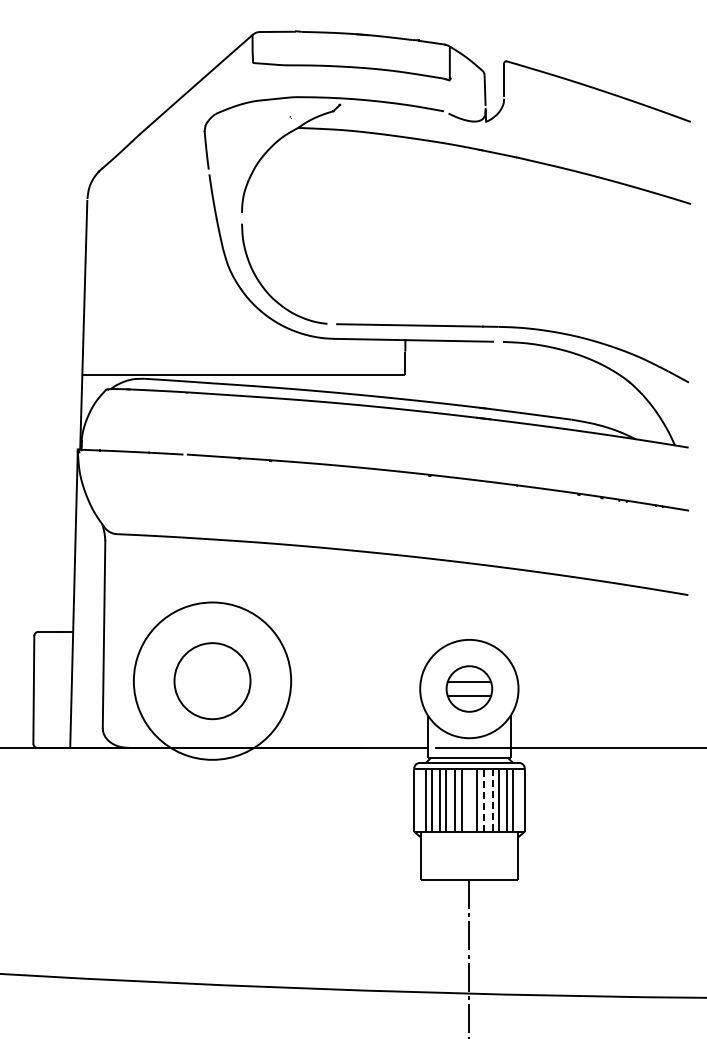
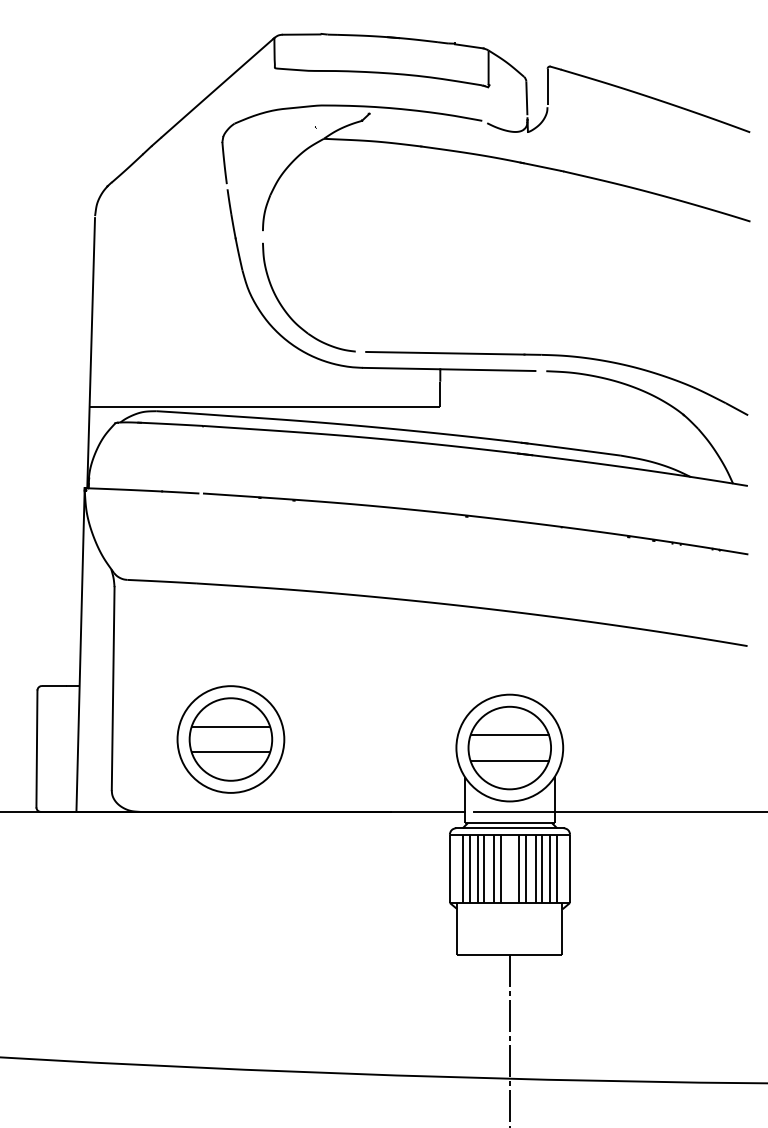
line: (212, 669) -> (230, 726), added
circle: (212, 681) -> (230, 739), size x0.62
part: (469, 688) -> (509, 747), size x1.67
line: (212, 692) -> (230, 751), added
line: (484, 799) -> (526, 867), dashed -> solid
line: (493, 800) -> (535, 869), dashed -> solid

